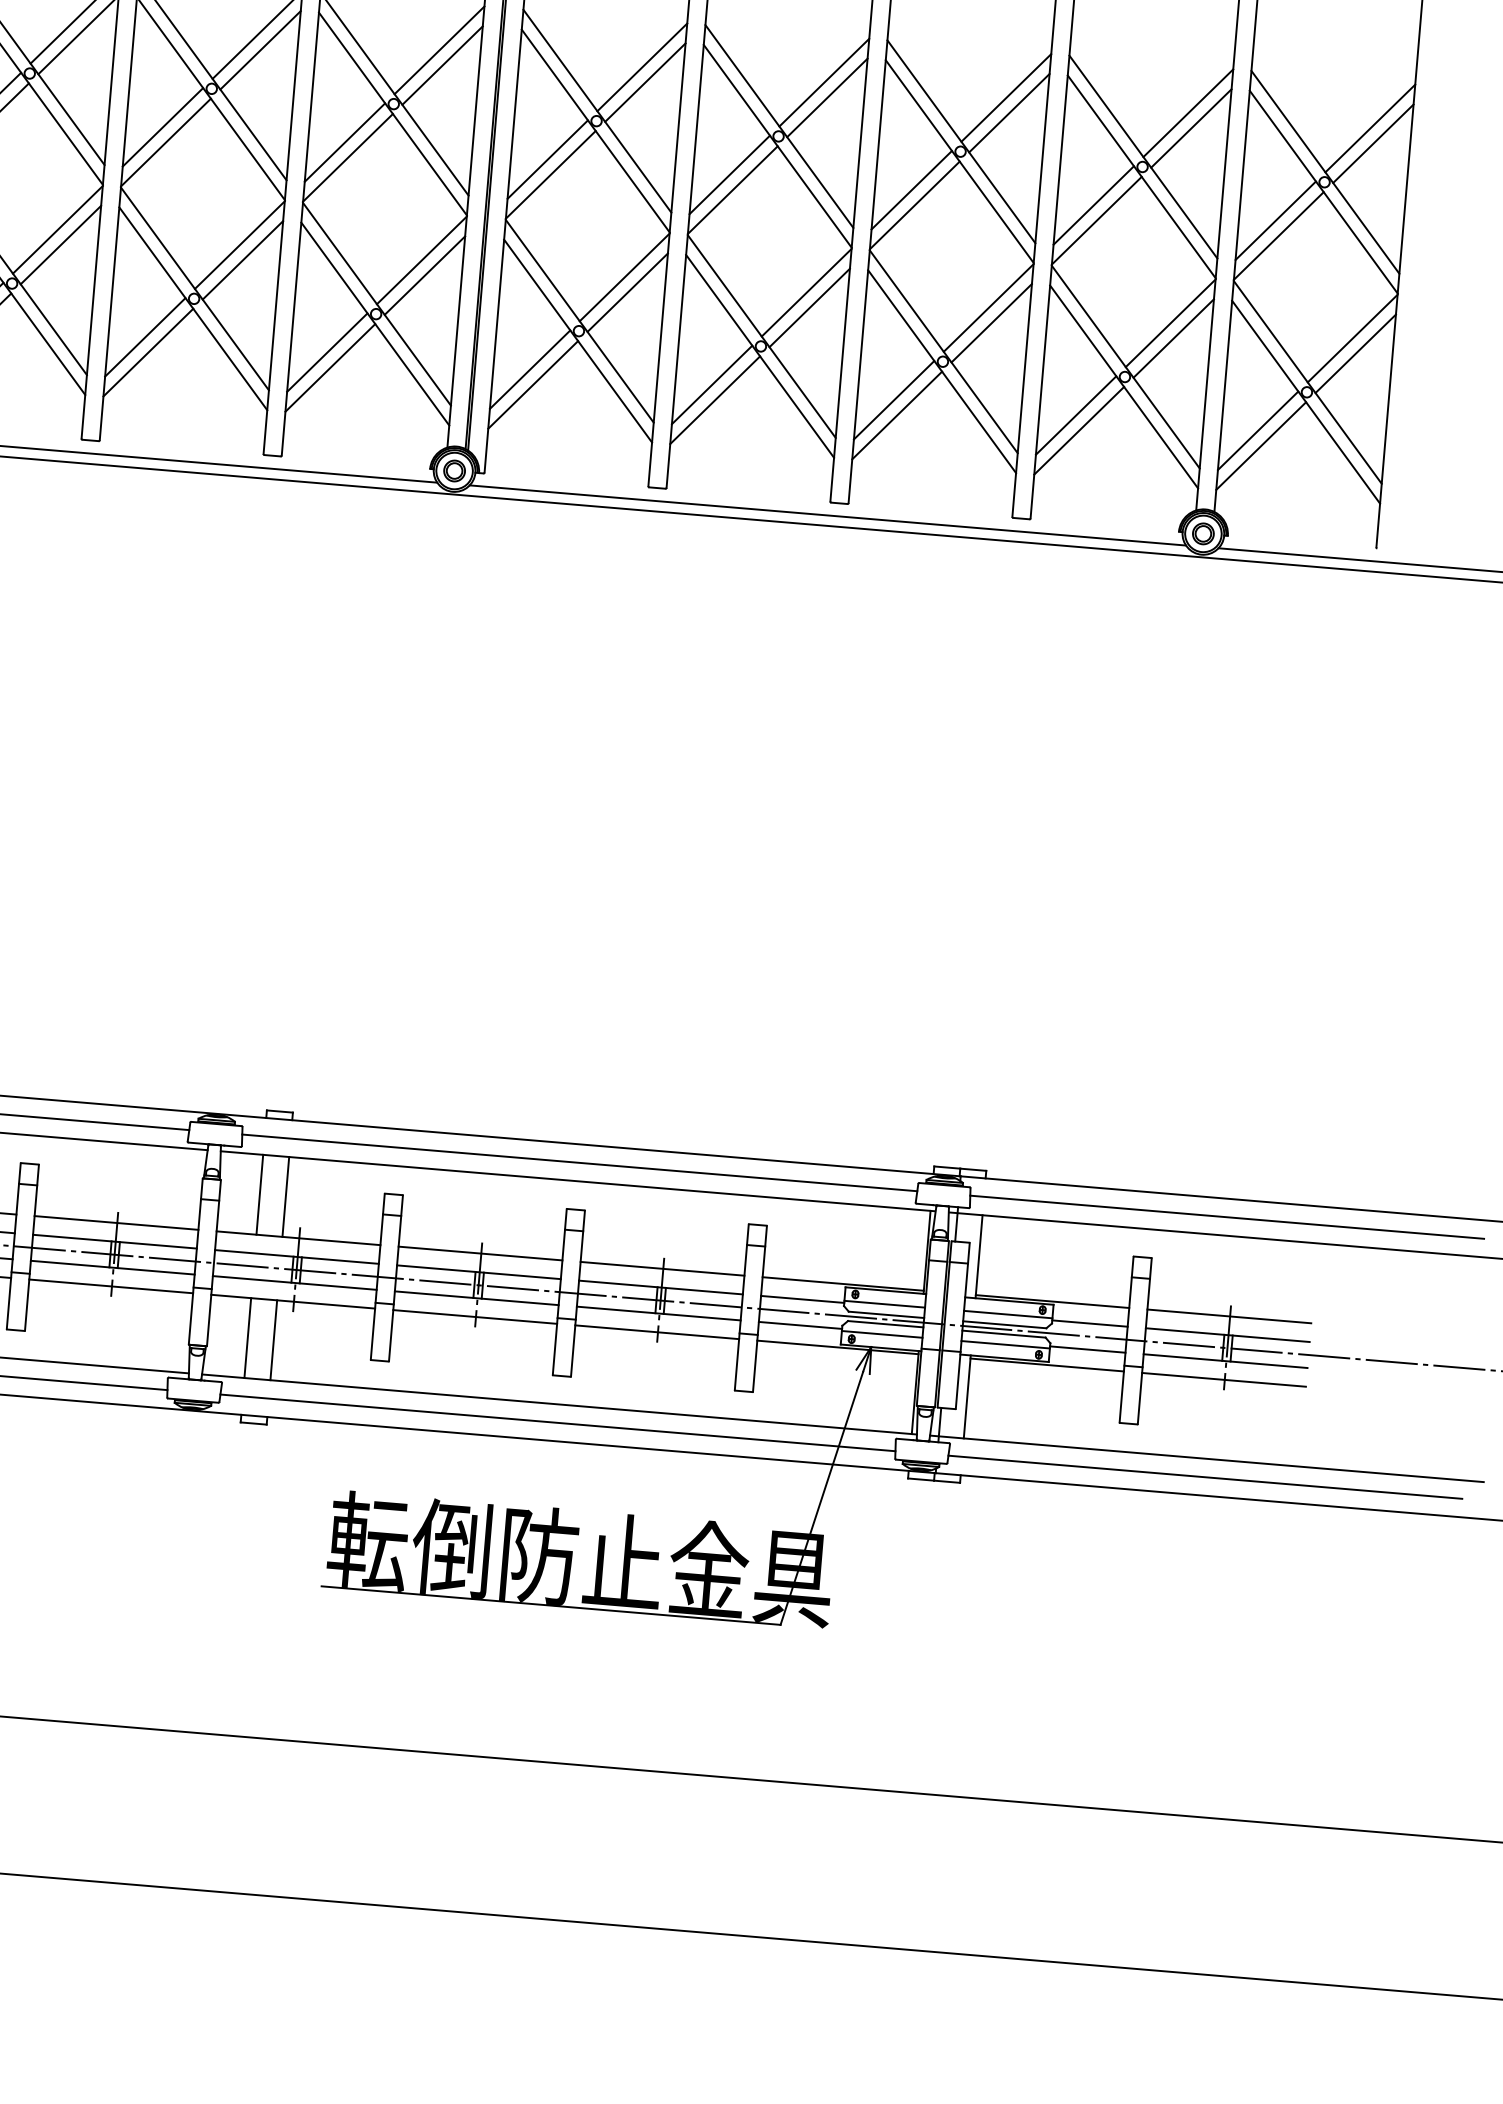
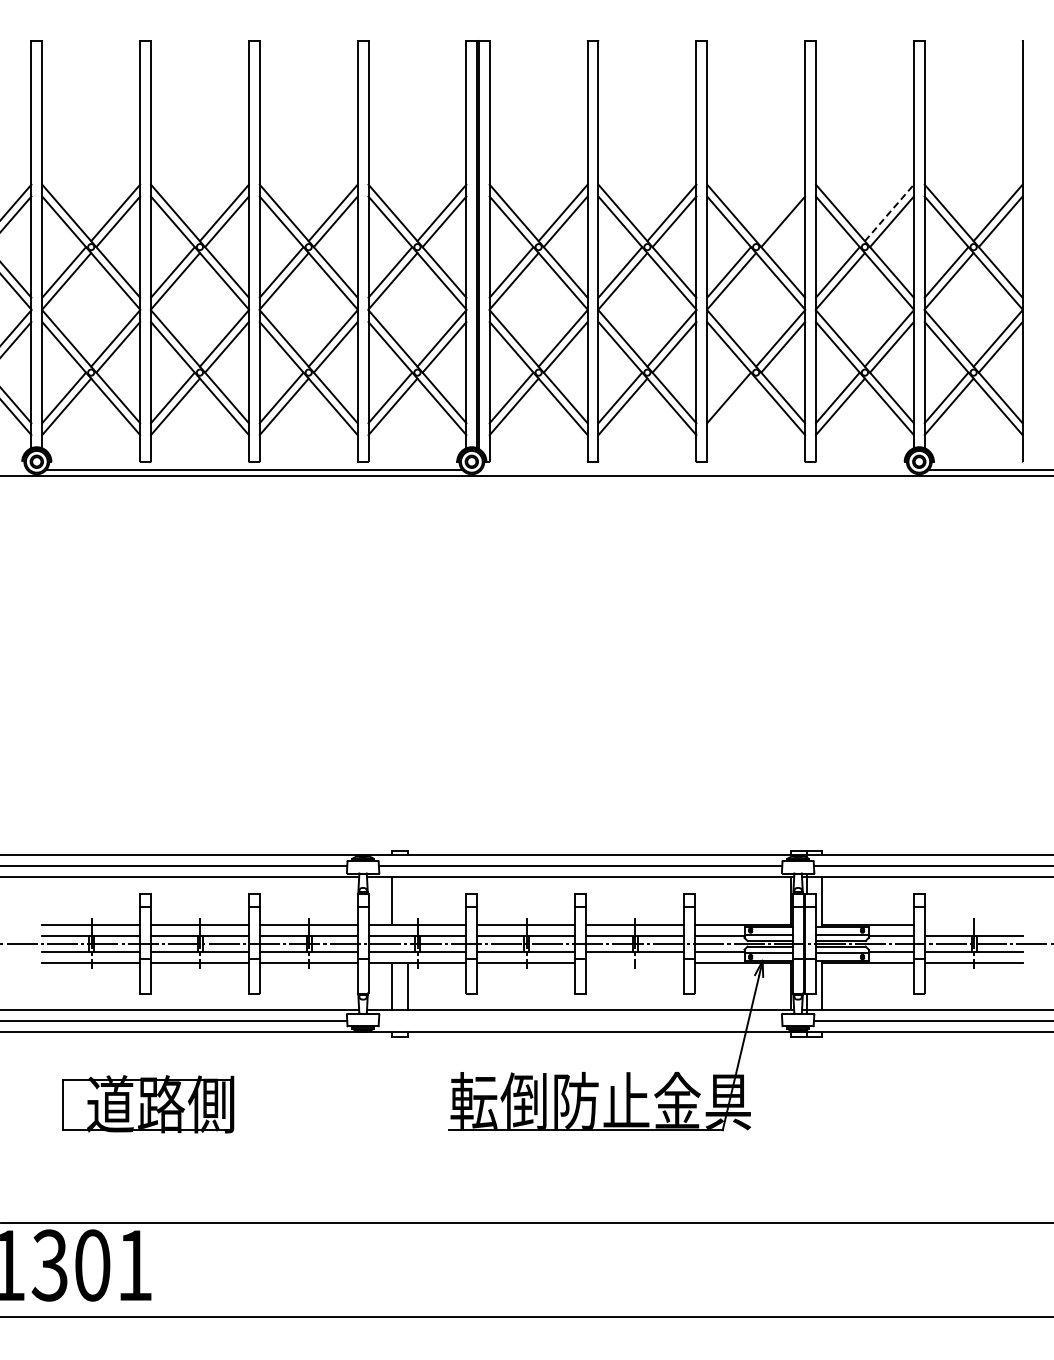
line: (1006, 97) -> (780, 212), removed
line: (1188, 112) -> (889, 212), solid -> dashed
line: (896, 414) -> (731, 406), removed
line: (827, 515) -> (695, 469), removed
line: (285, 1196) -> (407, 900), removed
line: (1229, 1315) -> (973, 924), removed
line: (656, 1331) -> (634, 962), removed
line: (557, 1422) -> (580, 1021), removed

